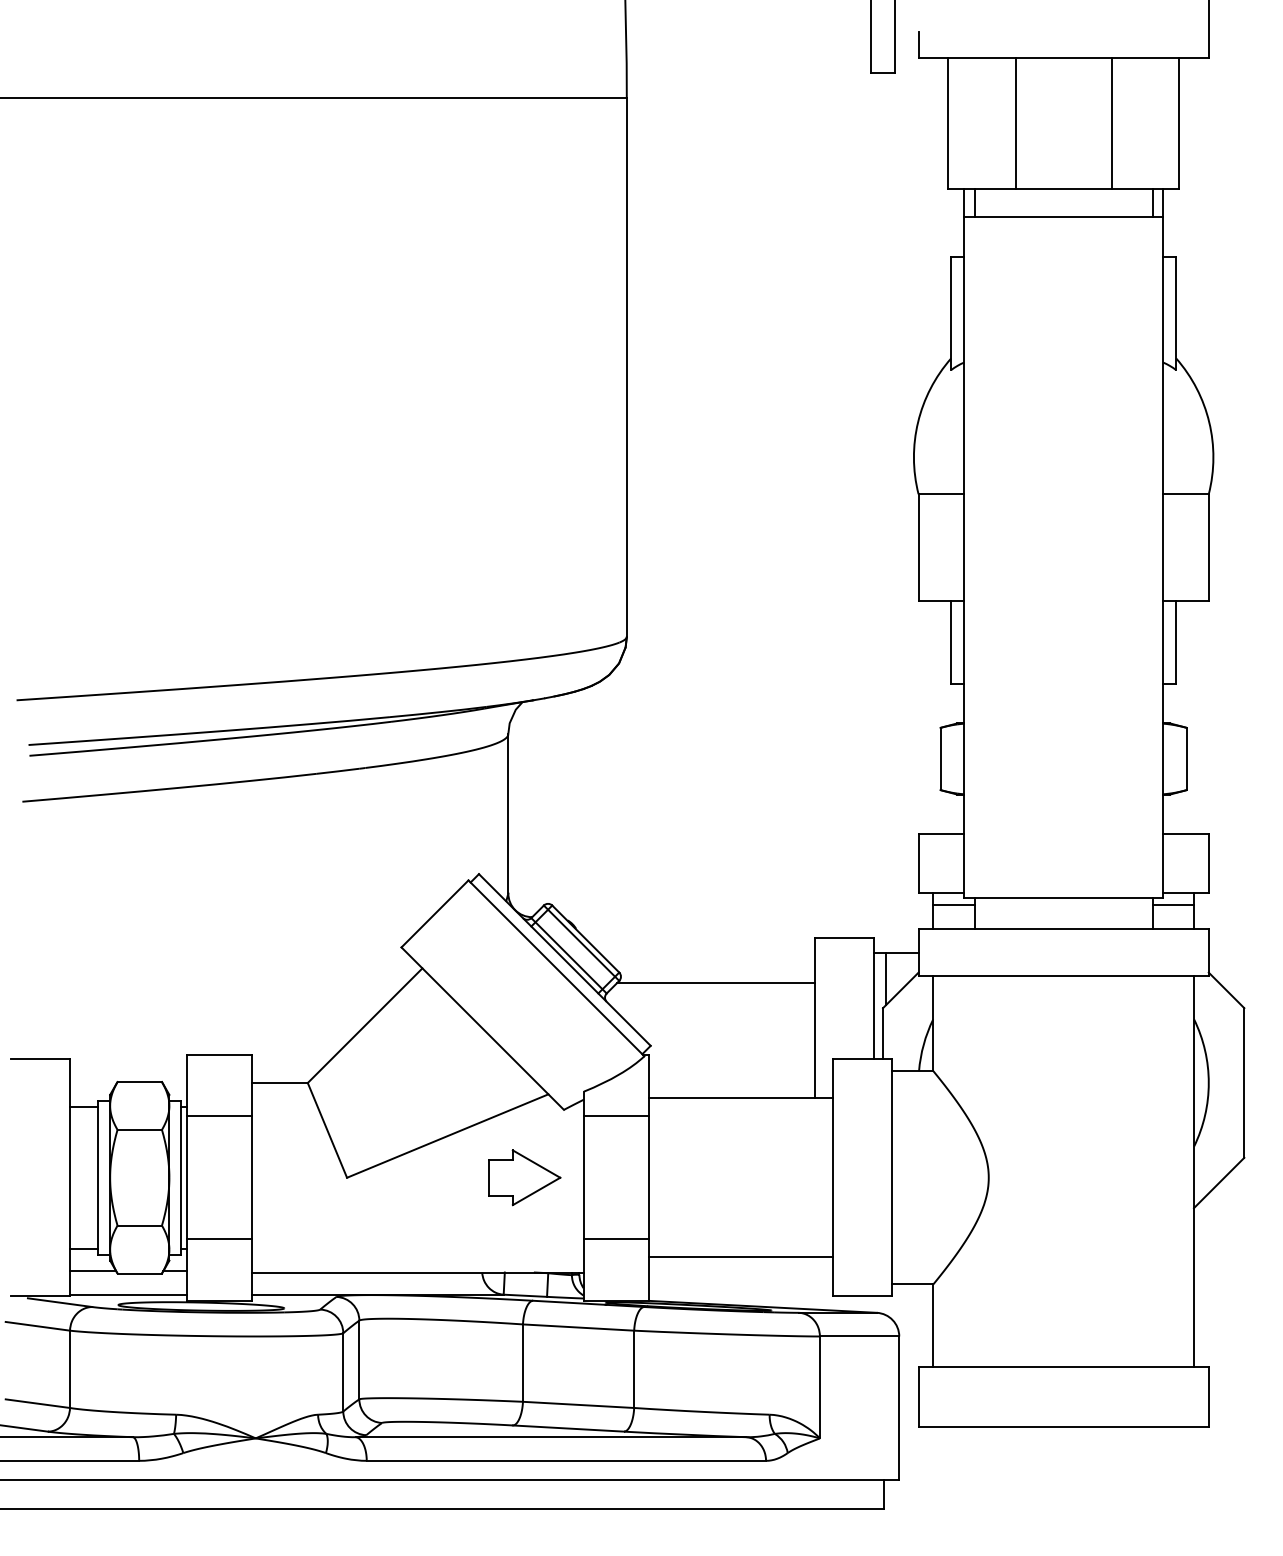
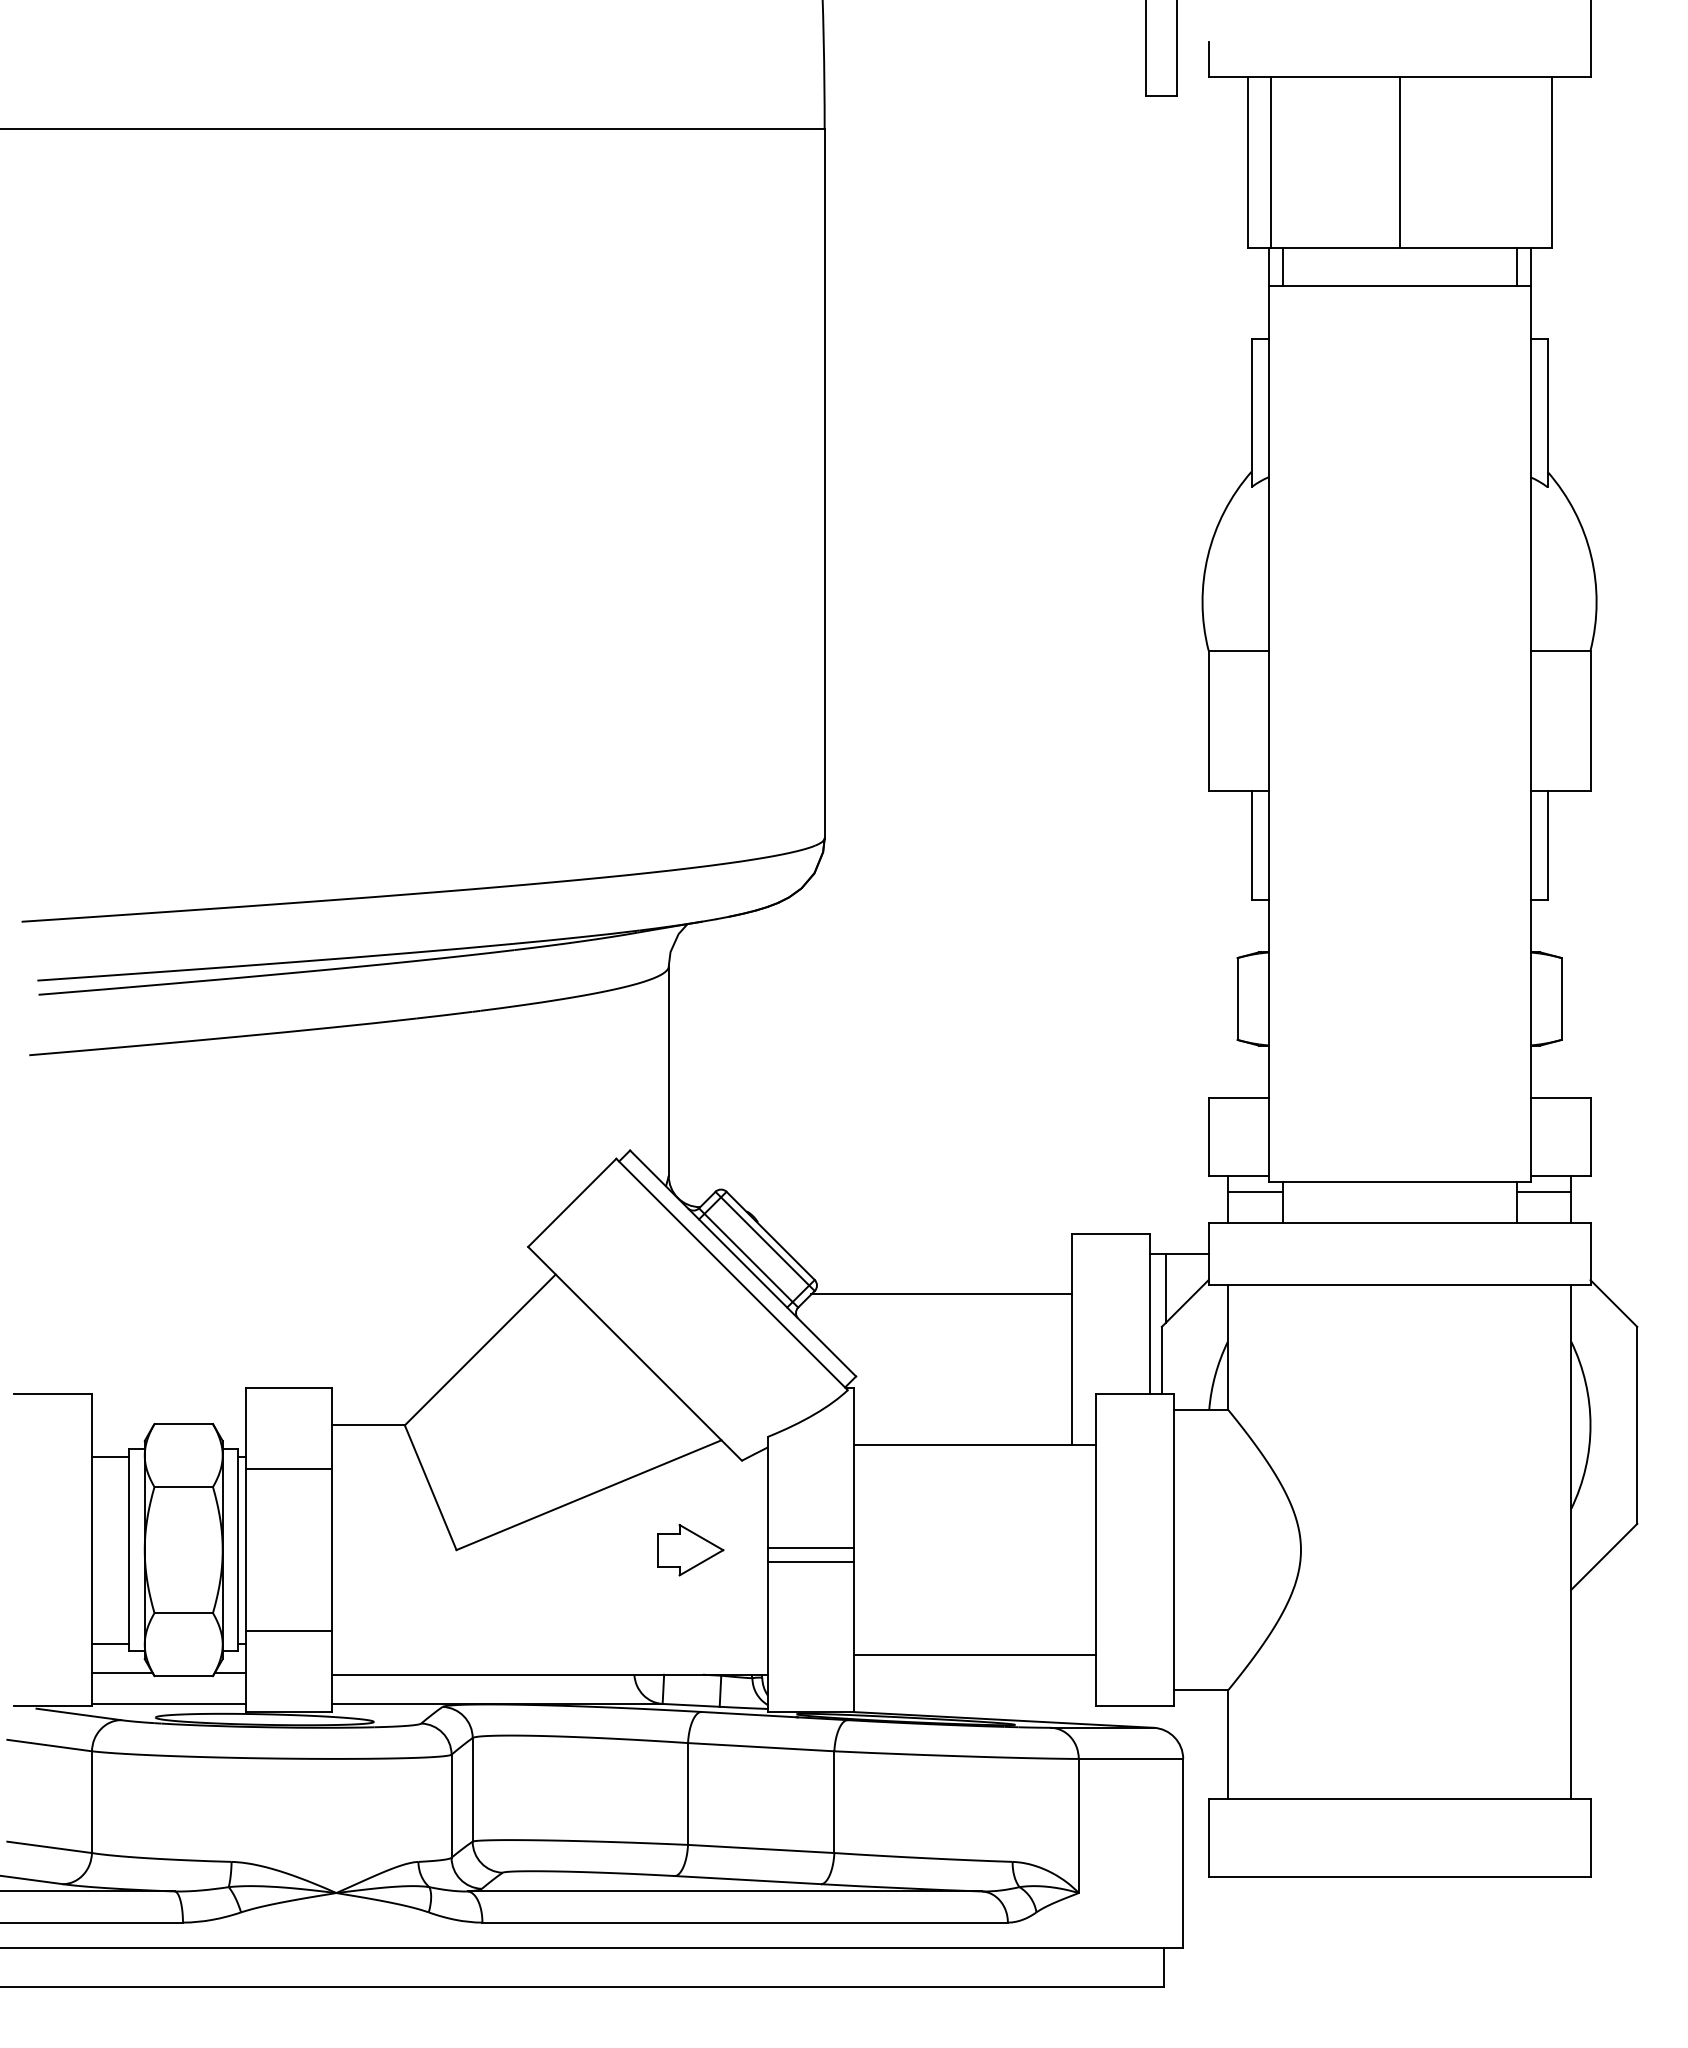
line: (1015, 123) -> (1270, 162), moved
line: (1111, 123) -> (1399, 162), moved
line: (616, 1116) -> (811, 1548), moved
part: (524, 1178) -> (690, 1550), size x0.7
line: (616, 1239) -> (811, 1562), moved

